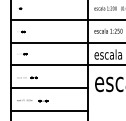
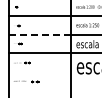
line: (49, 42) -> (40, 34), solid -> dashed
line: (48, 88) -> (39, 71), removed
line: (48, 110) -> (39, 89), removed

